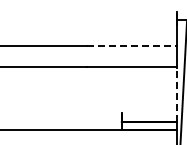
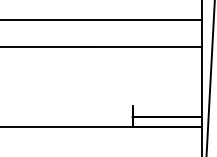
line: (131, 45) -> (144, 20), dashed -> solid
line: (176, 94) -> (202, 82), dashed -> solid

